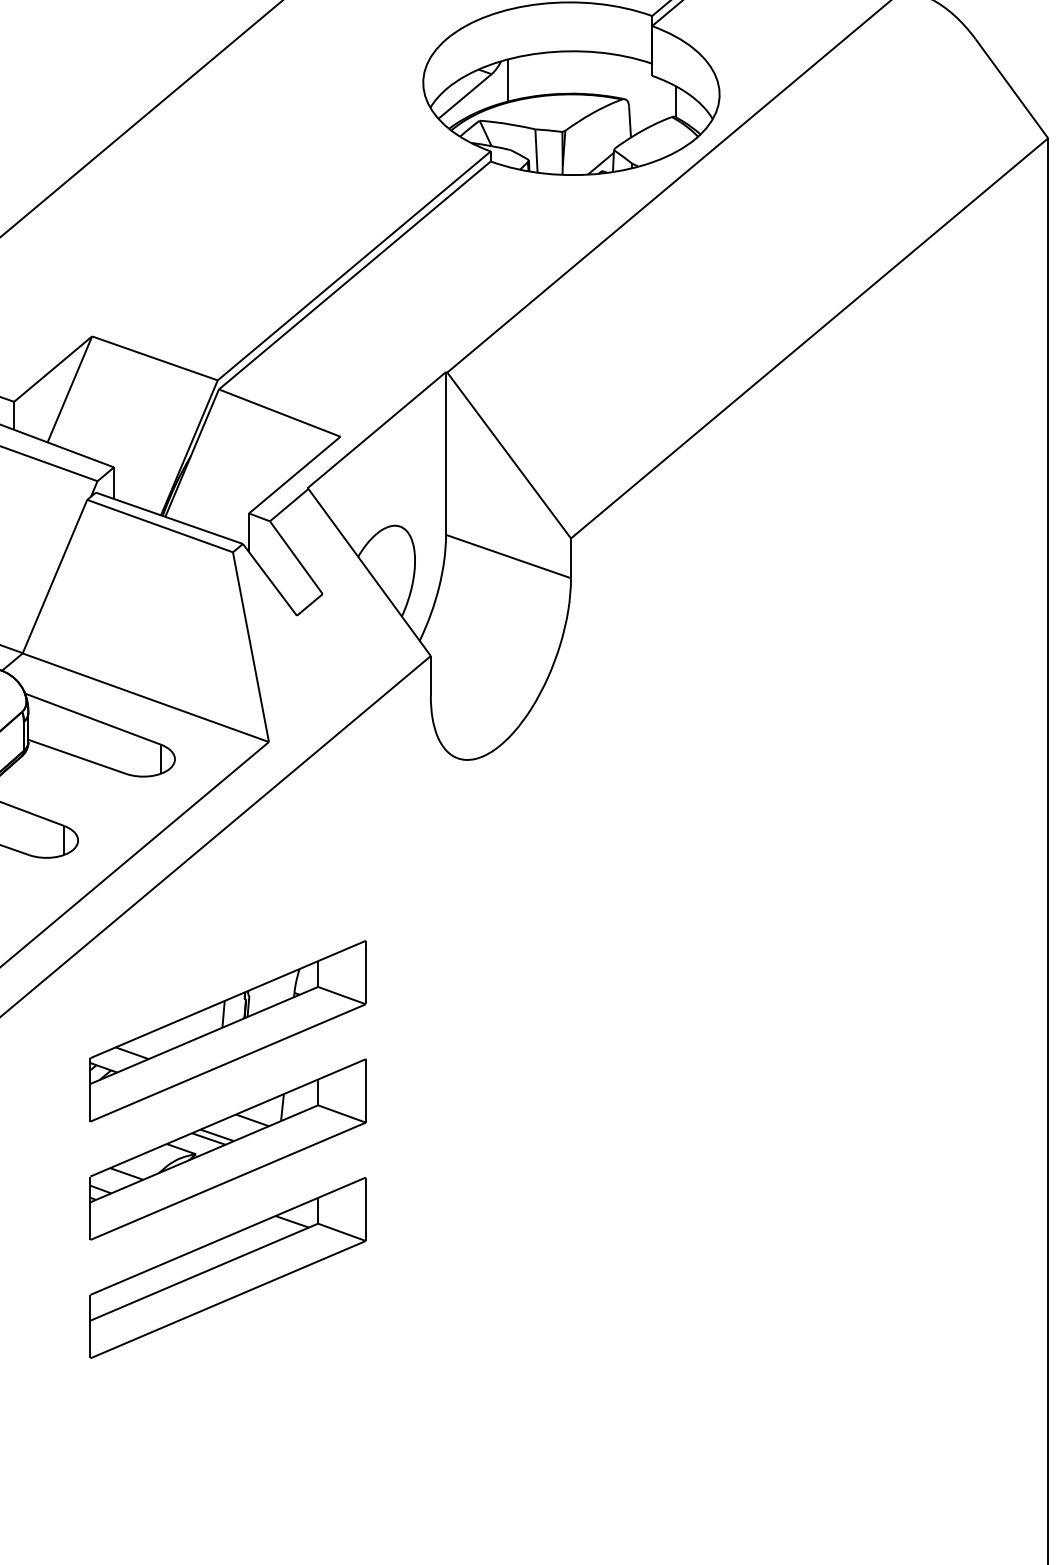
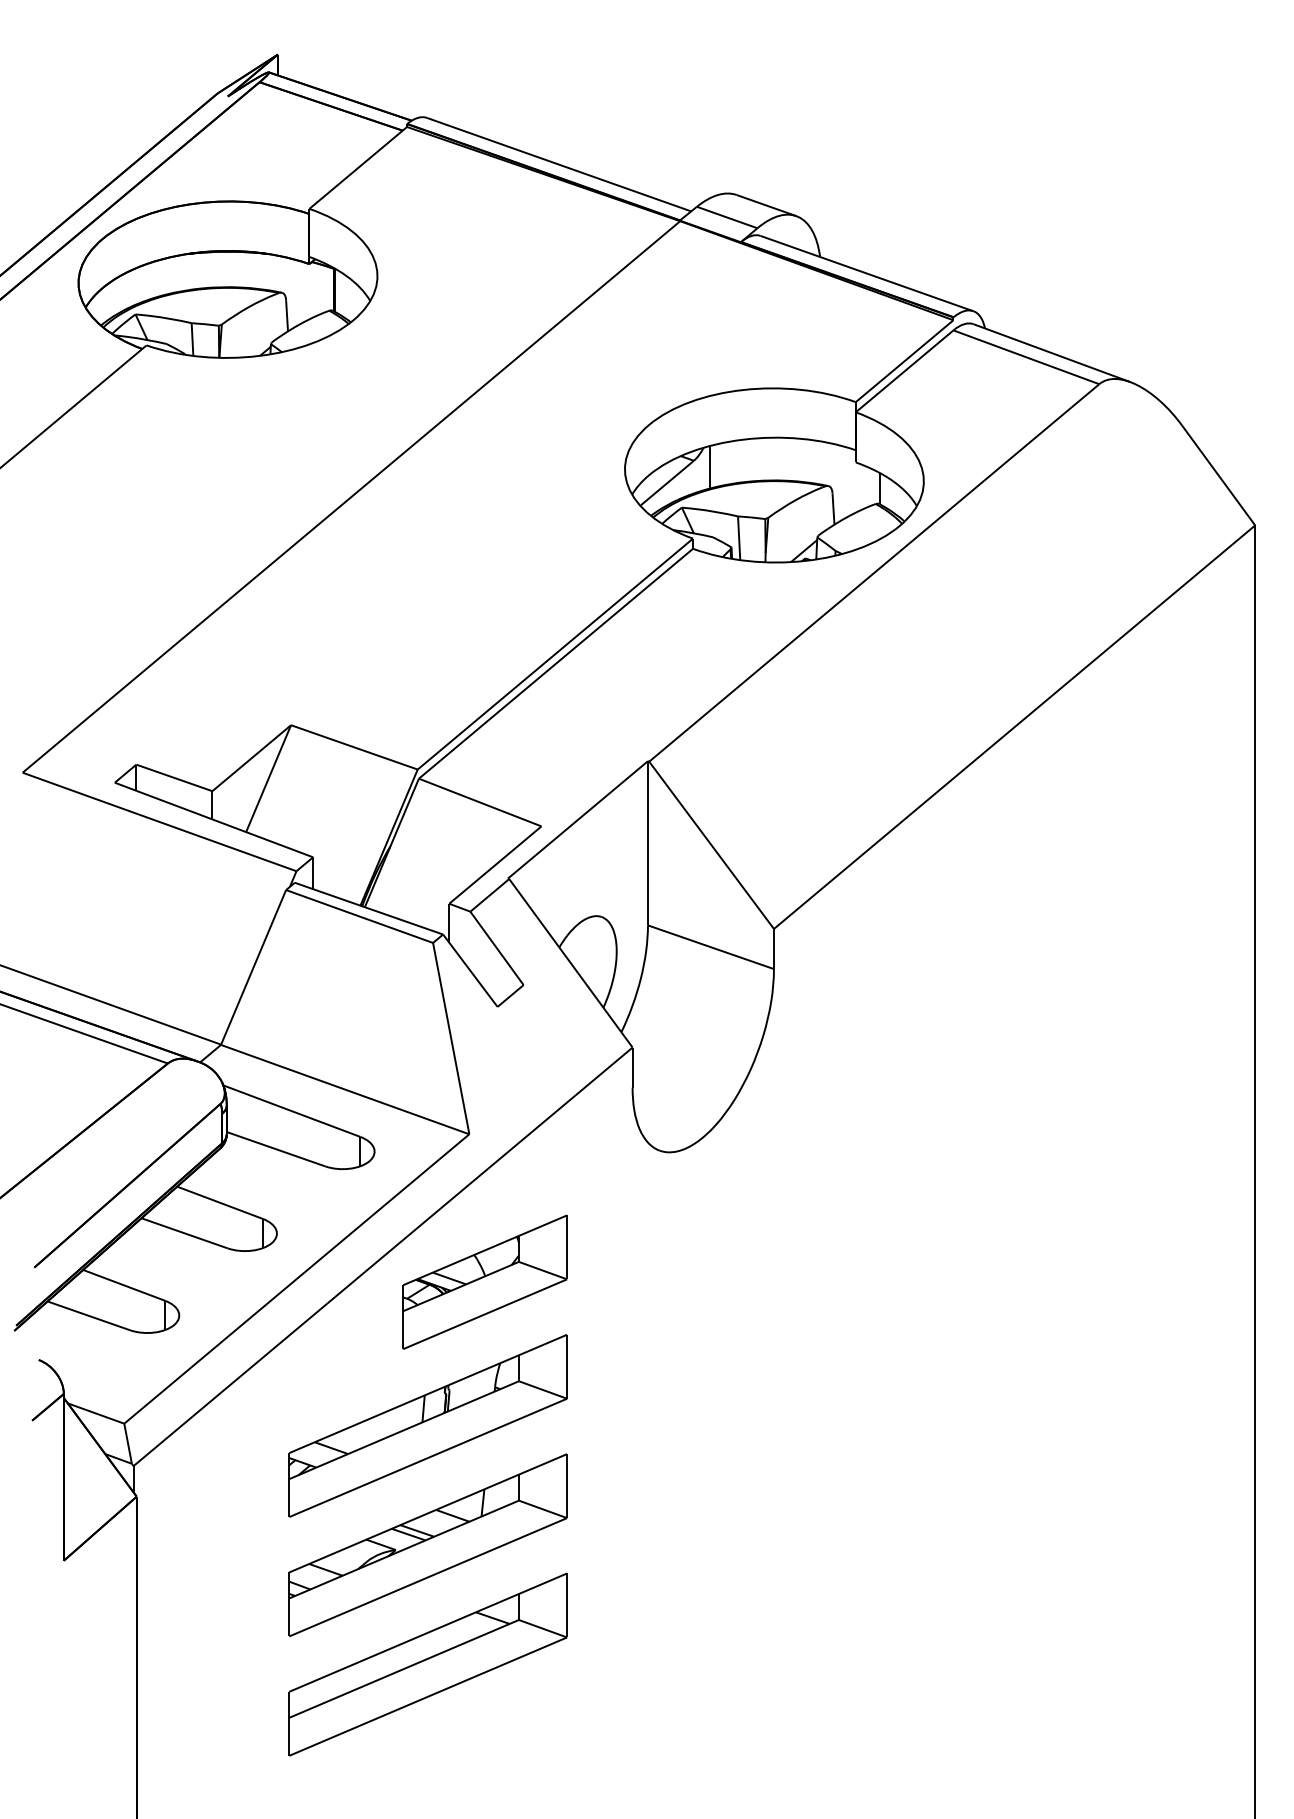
part: (283, 888) -> (484, 1281), added

